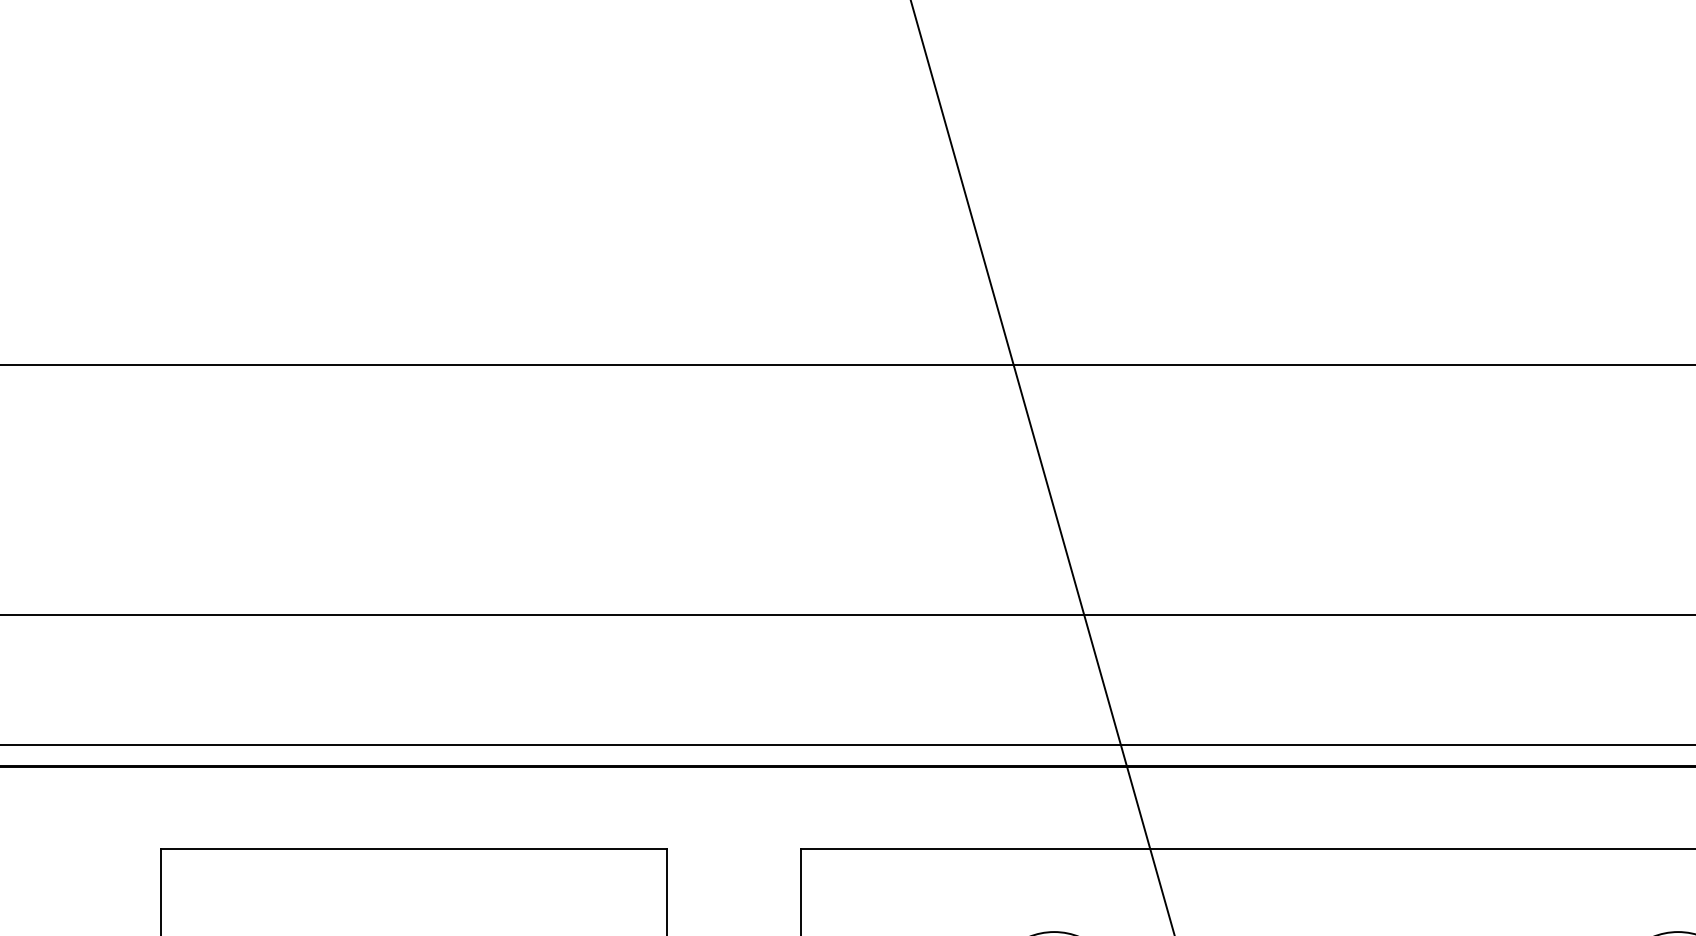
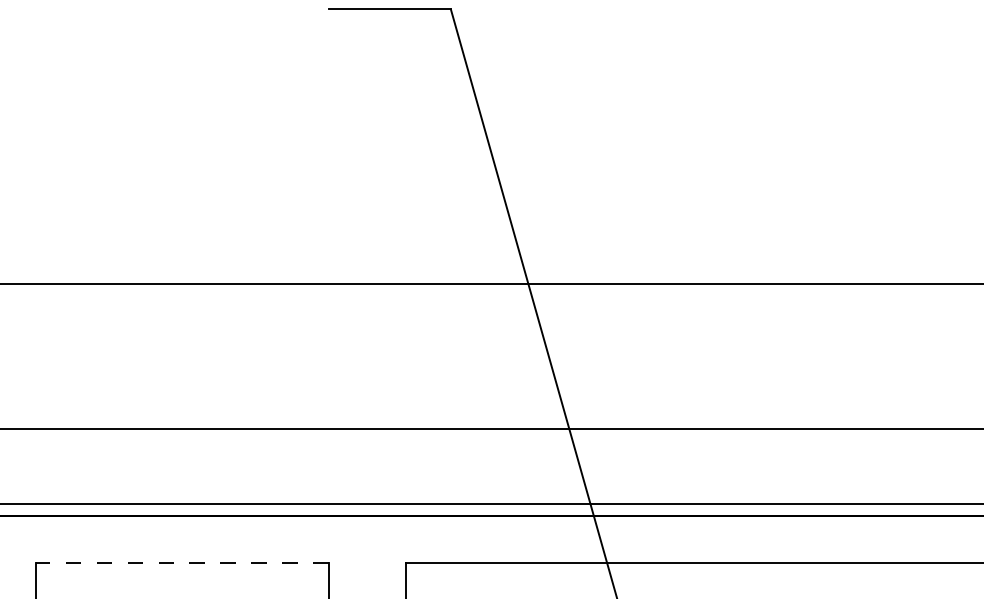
line: (414, 849) -> (182, 563), solid -> dashed

